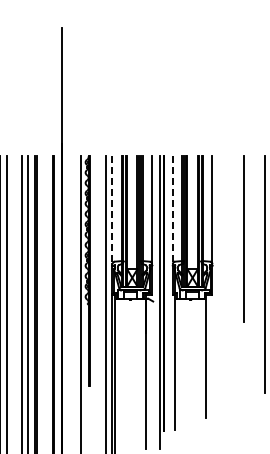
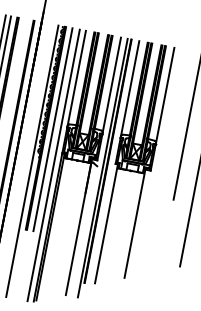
line: (112, 210) -> (76, 78), dashed -> solid
line: (172, 210) -> (129, 89), dashed -> solid
line: (97, 270) -> (53, 129), added

